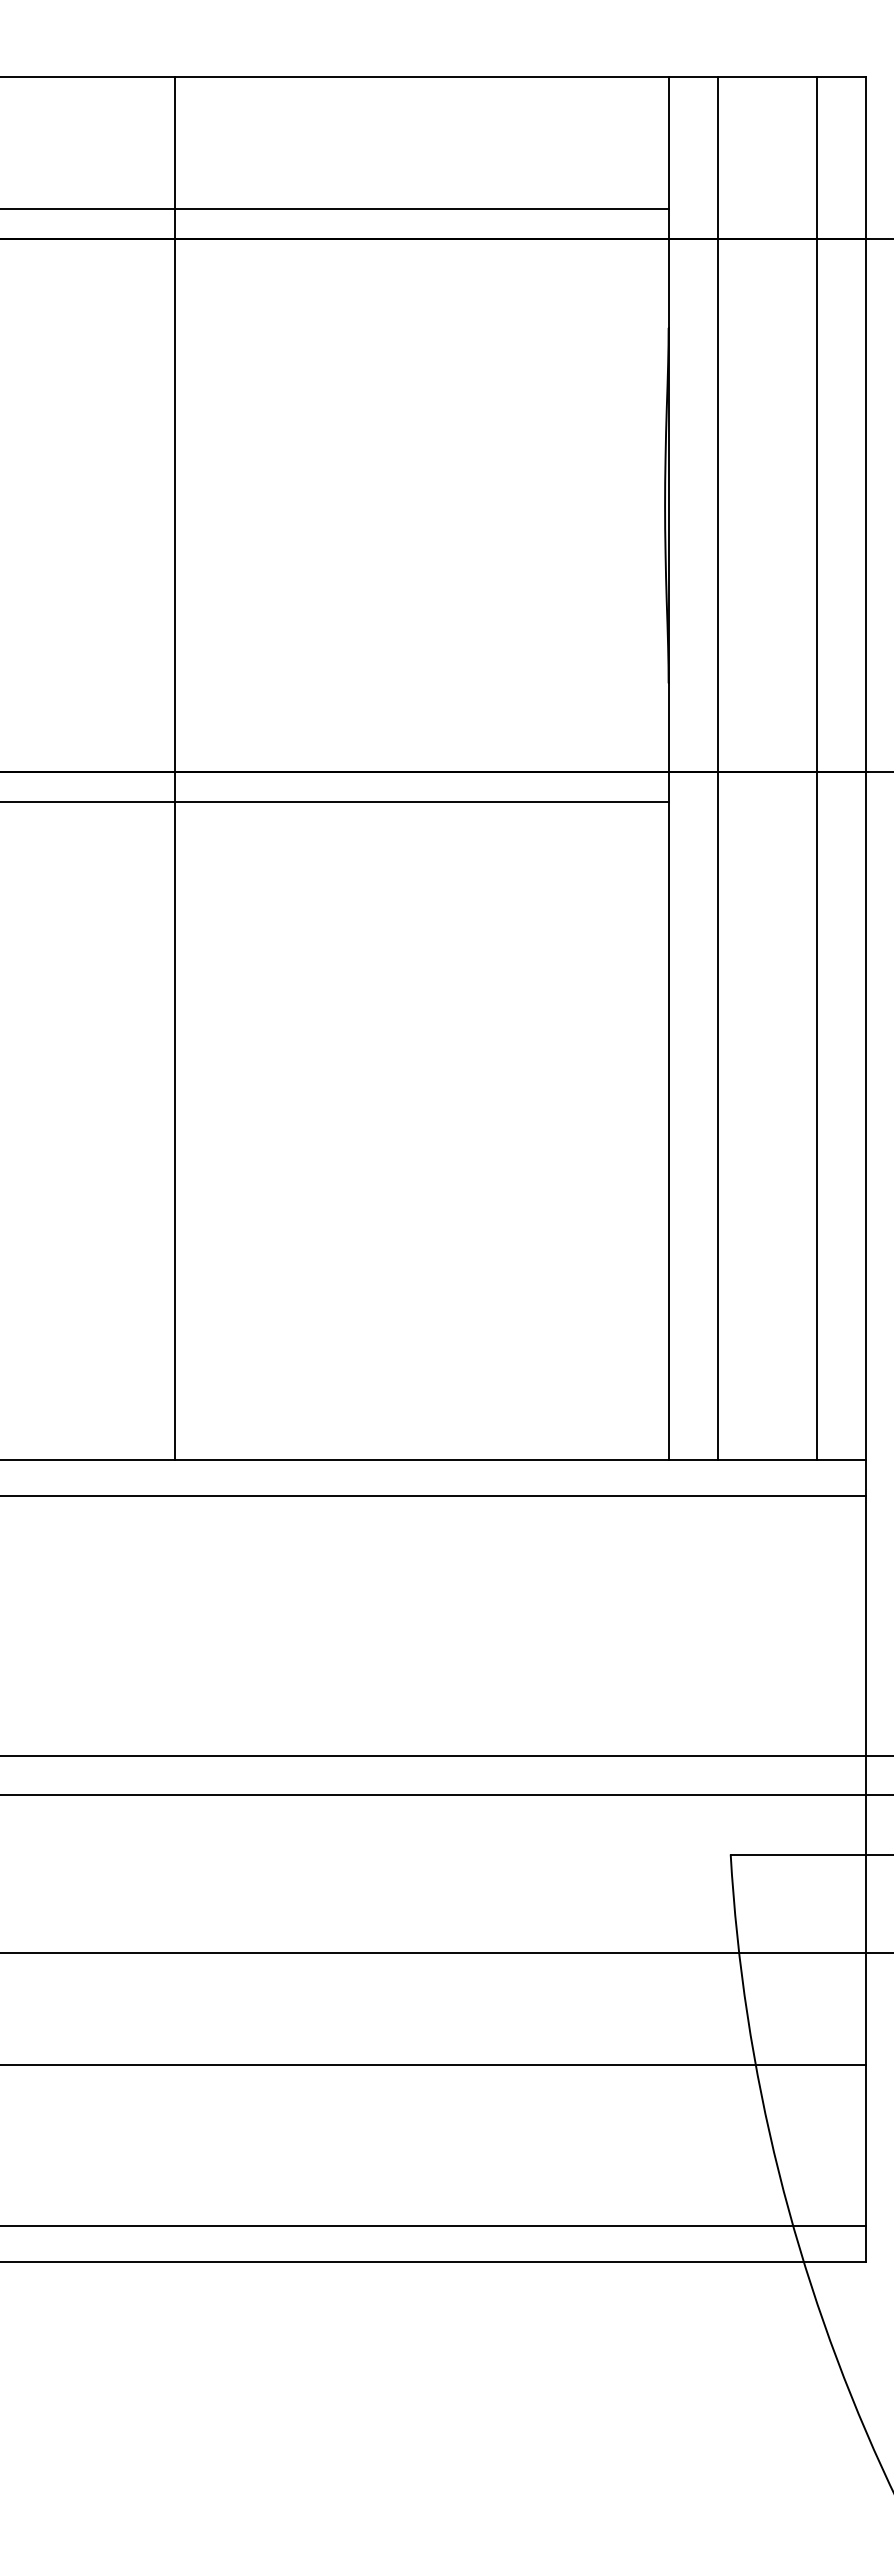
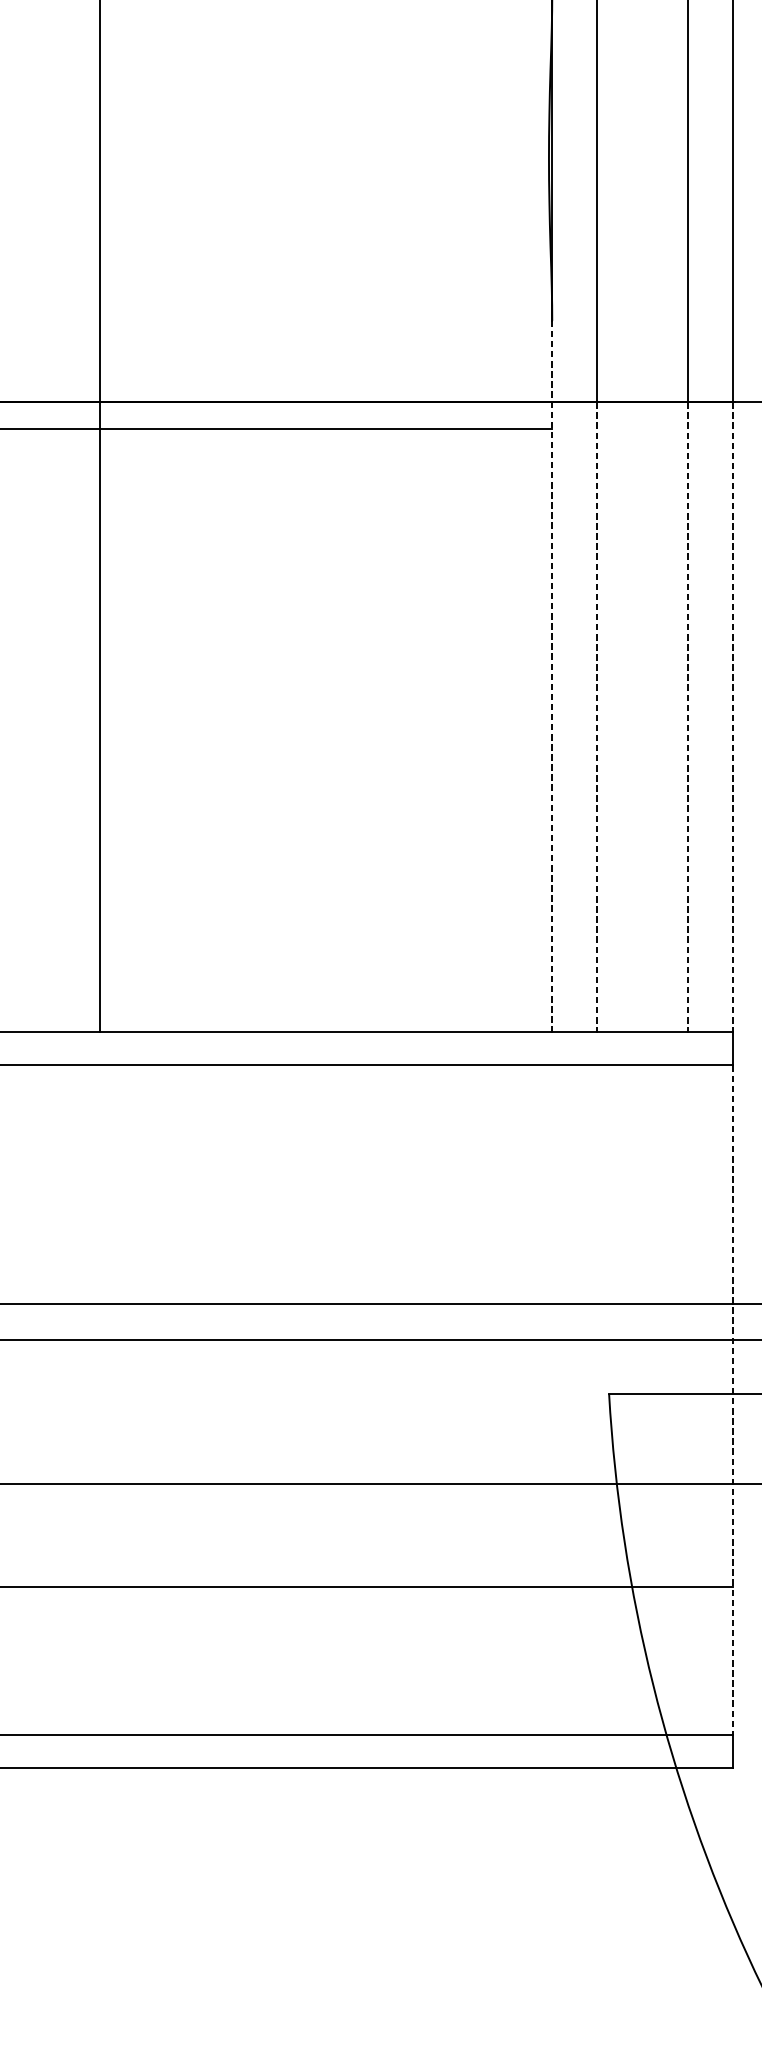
line: (668, 1071) -> (552, 676), solid -> dashed
line: (718, 1115) -> (597, 716), solid -> dashed
line: (816, 1115) -> (687, 716), solid -> dashed
line: (866, 1115) -> (733, 716), solid -> dashed
line: (866, 1861) -> (733, 1400), solid -> dashed

